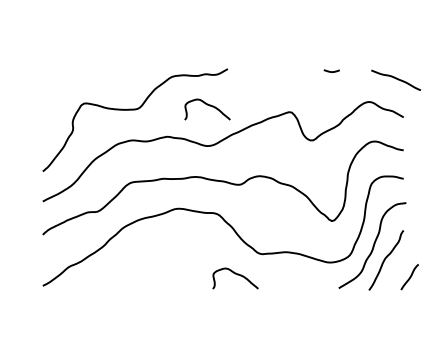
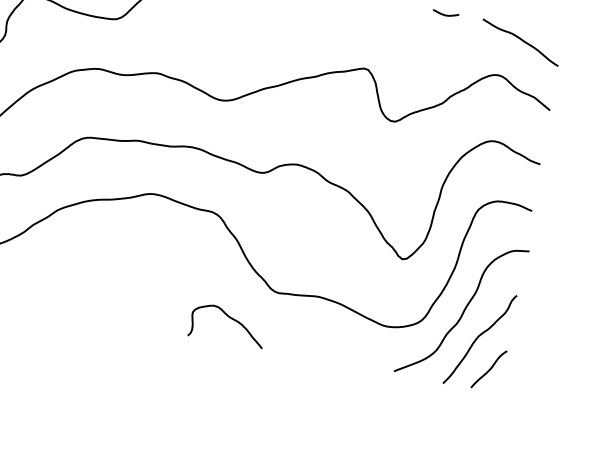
curve: (395, 79) -> (519, 41), moved
curve: (209, 106) -> (235, 36), removed
curve: (409, 277) -> (488, 369), moved

